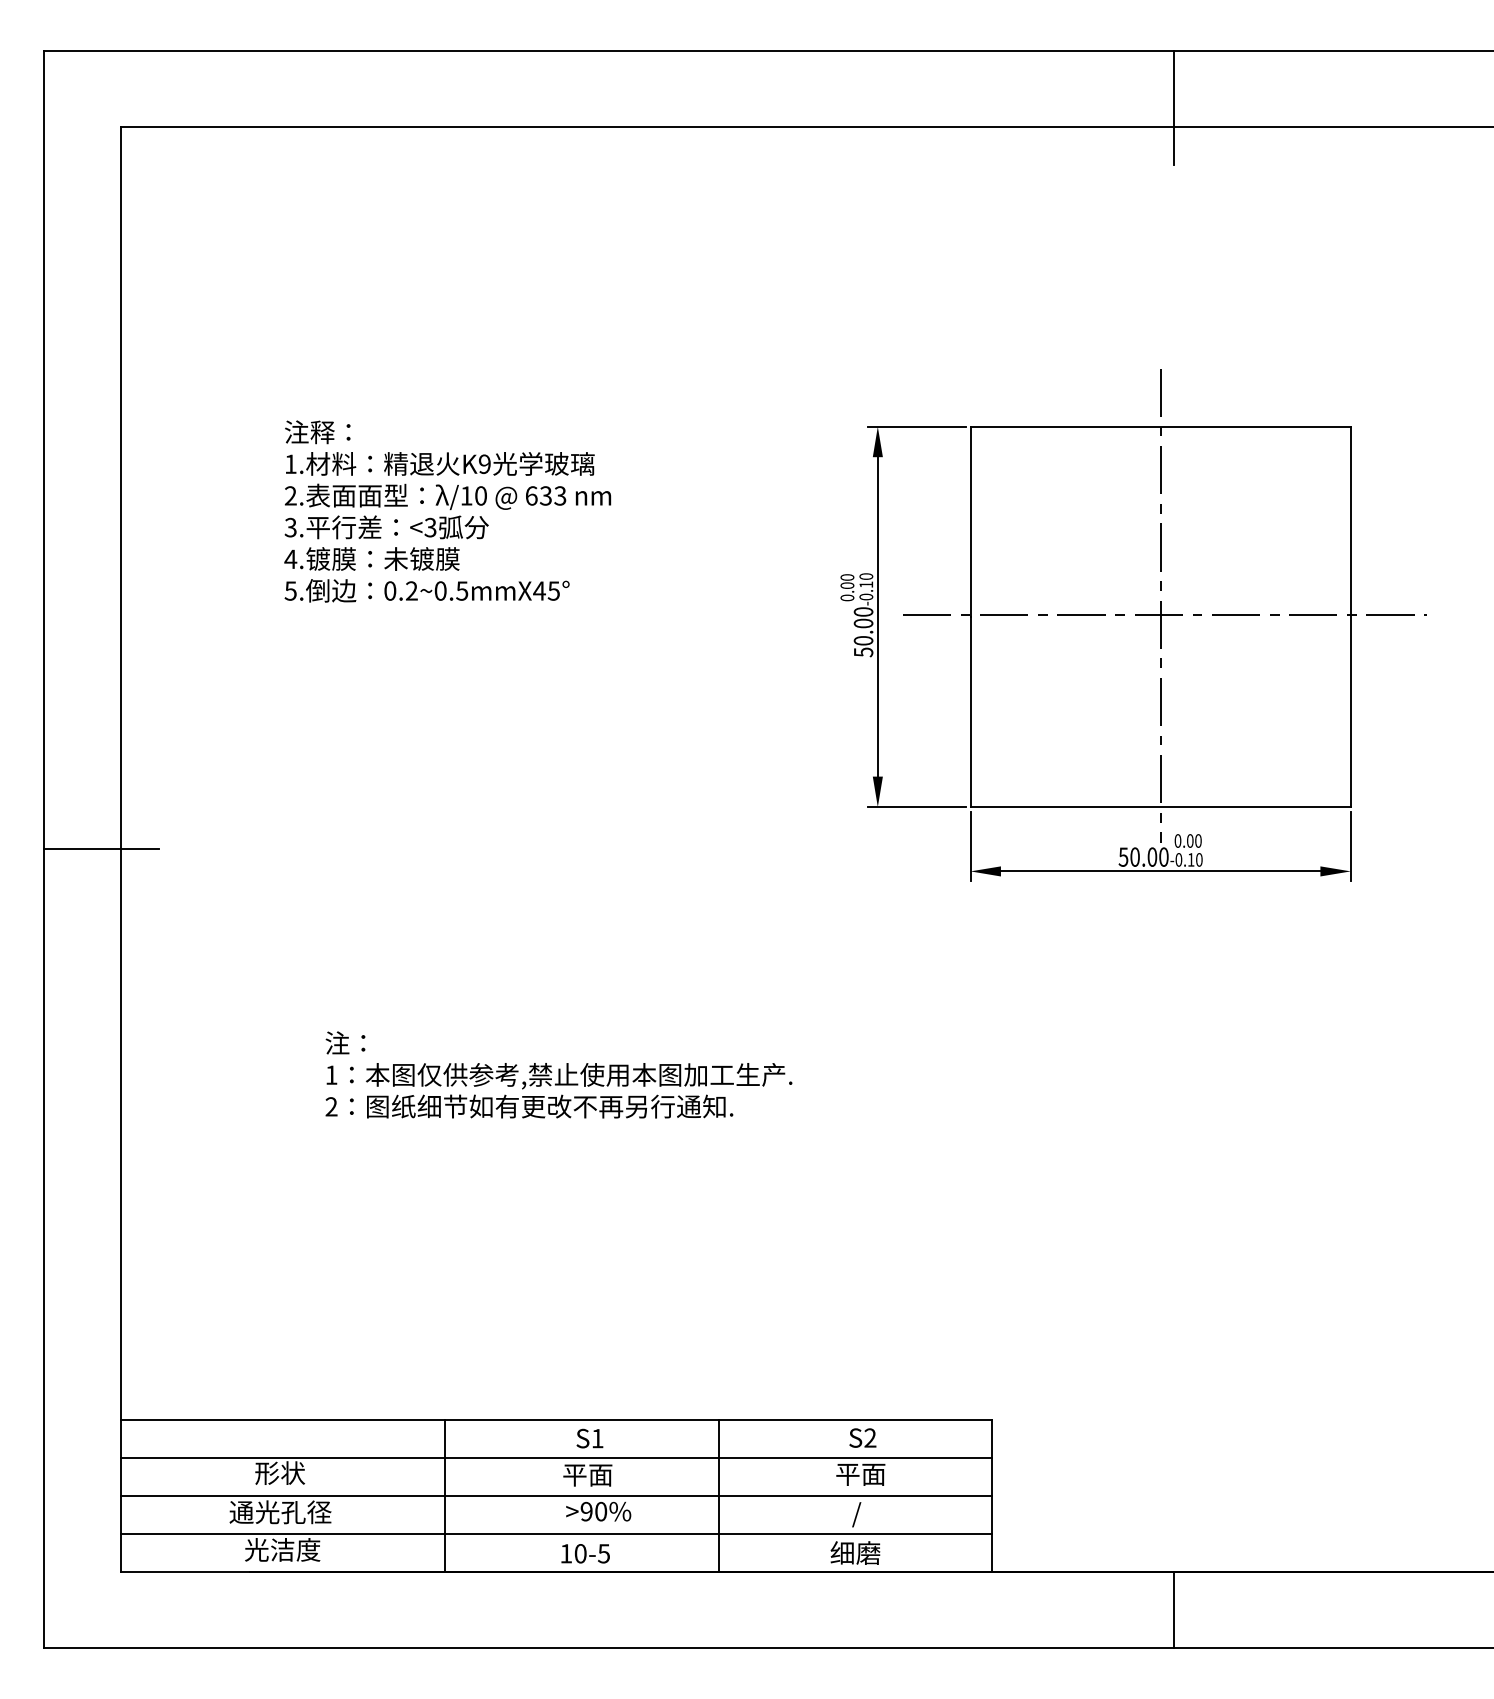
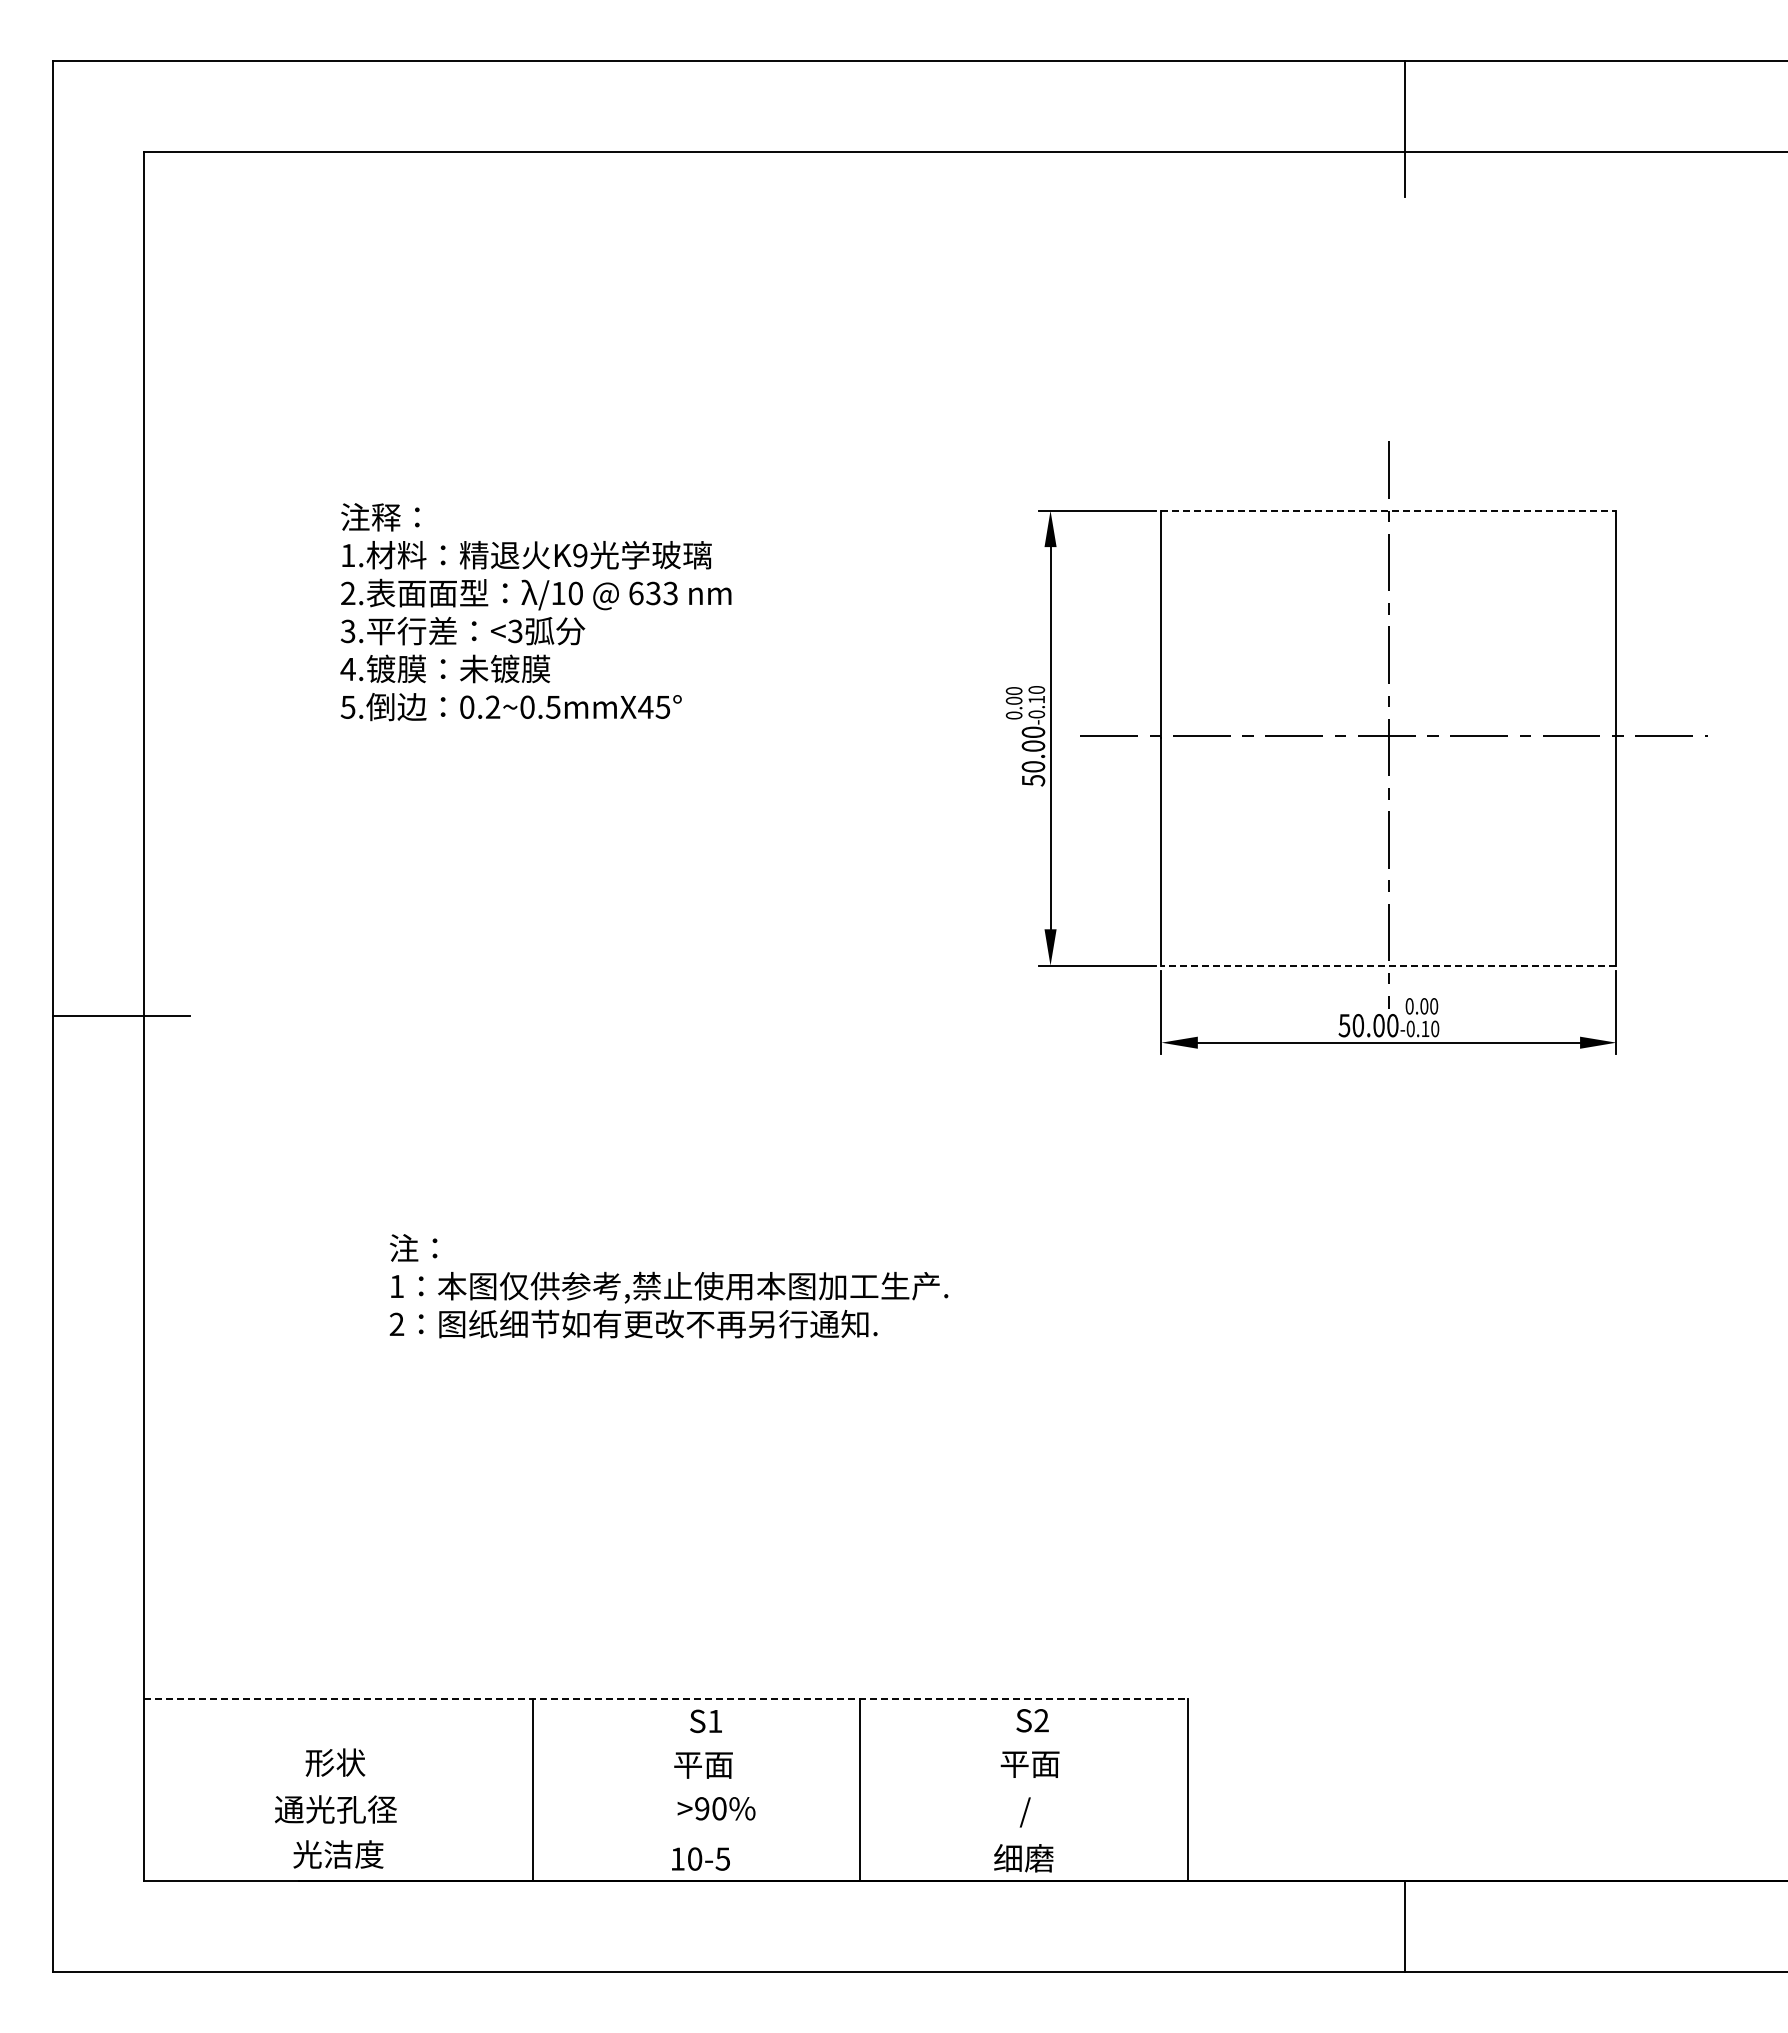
line: (1160, 426) -> (1388, 510), solid -> dashed
line: (1160, 806) -> (1388, 965), solid -> dashed
line: (556, 1420) -> (666, 1699), solid -> dashed
line: (556, 1457) -> (665, 1744), removed
line: (556, 1496) -> (665, 1790), removed
line: (556, 1534) -> (665, 1835), removed

